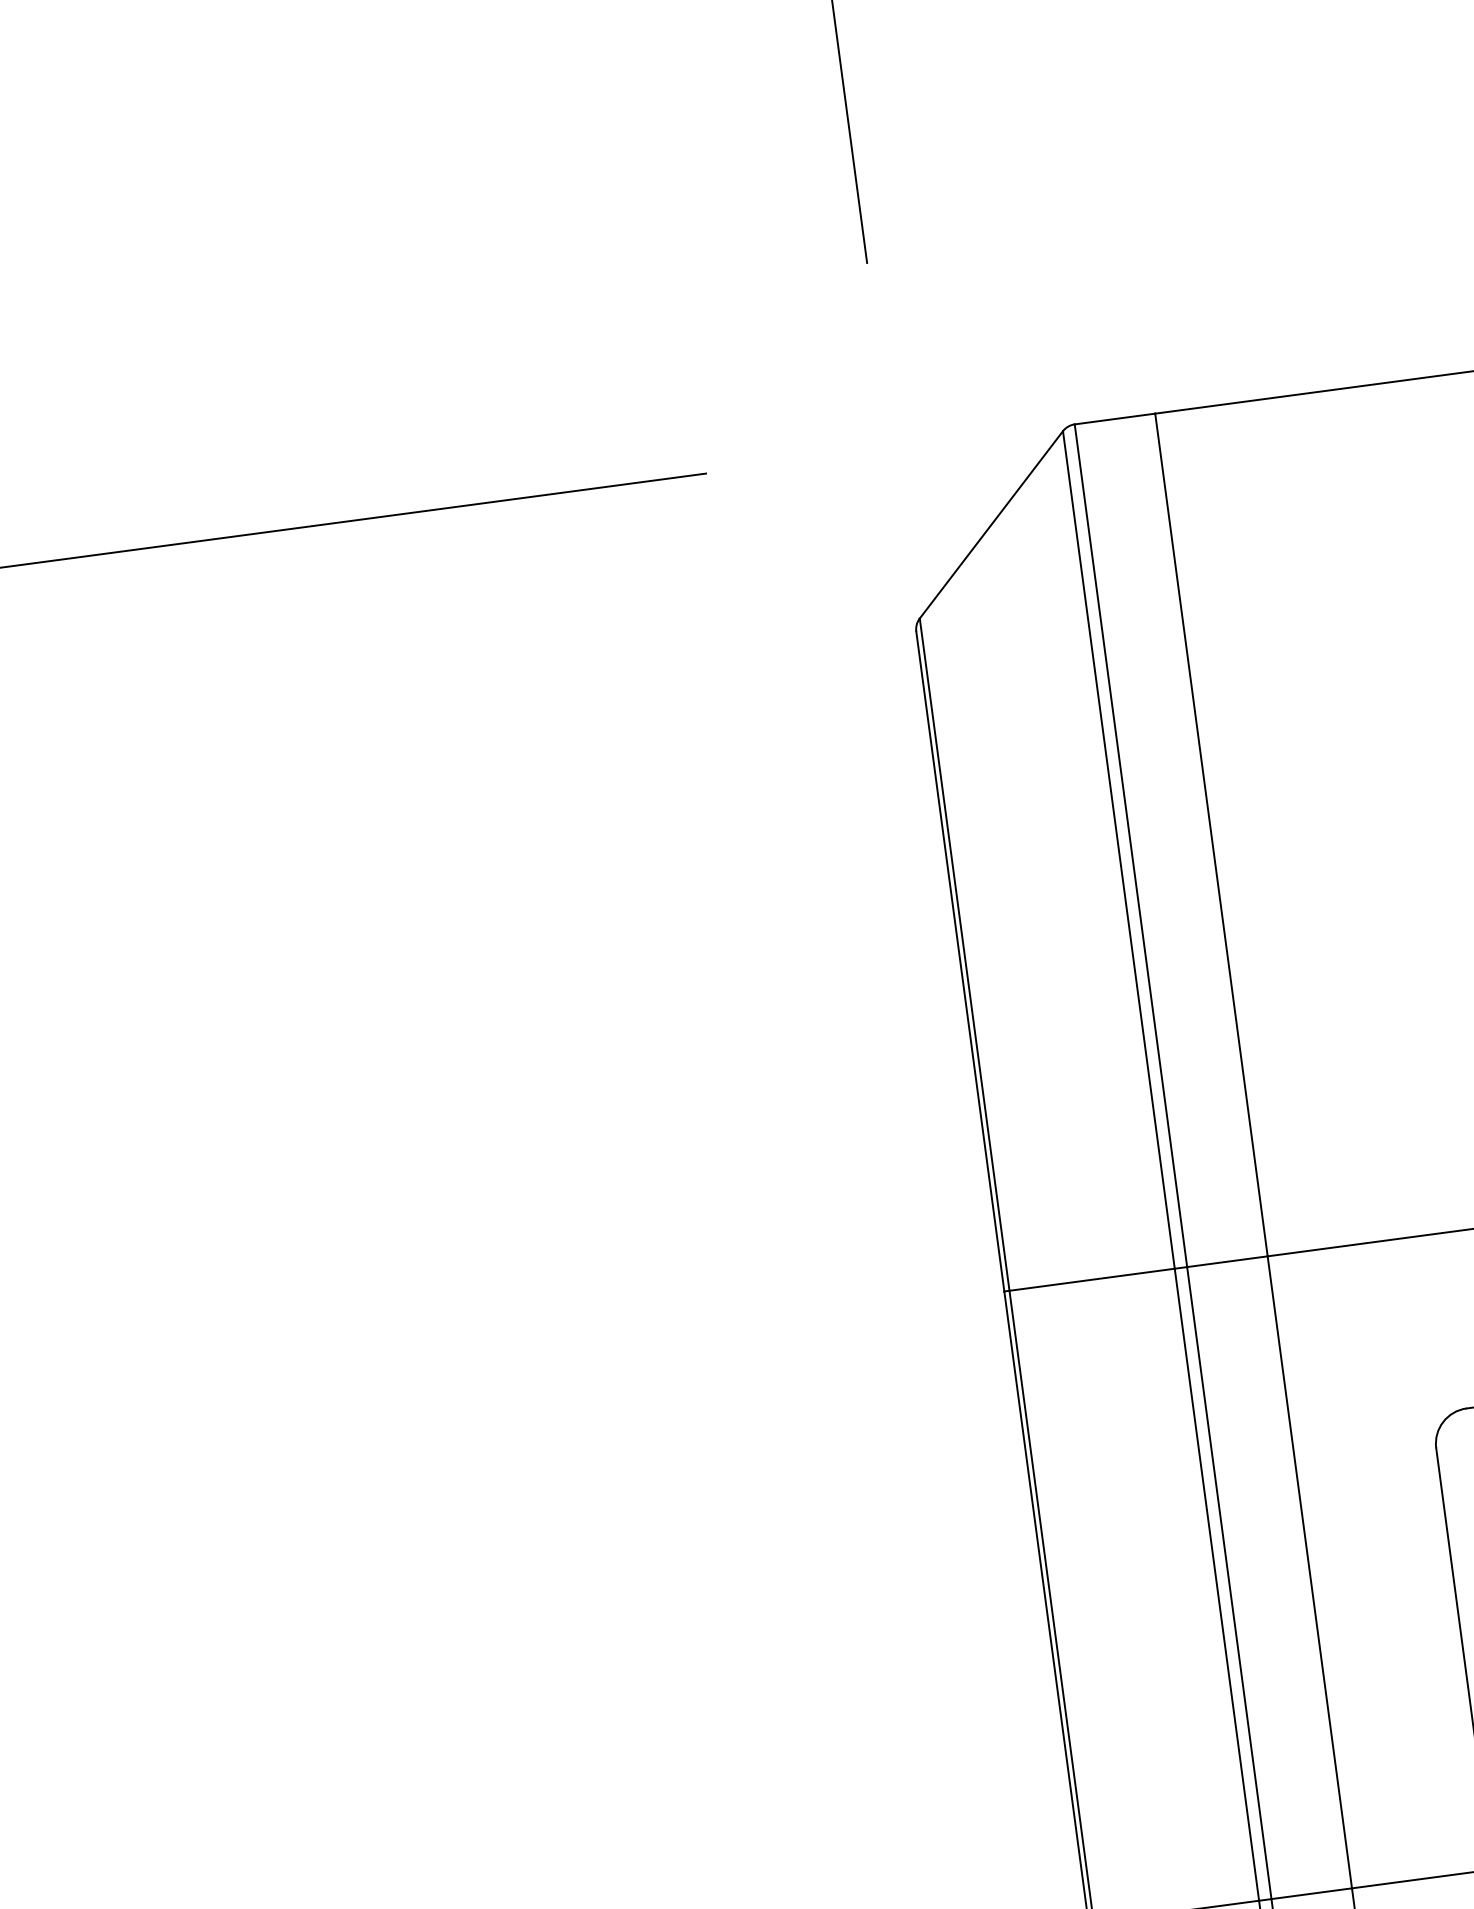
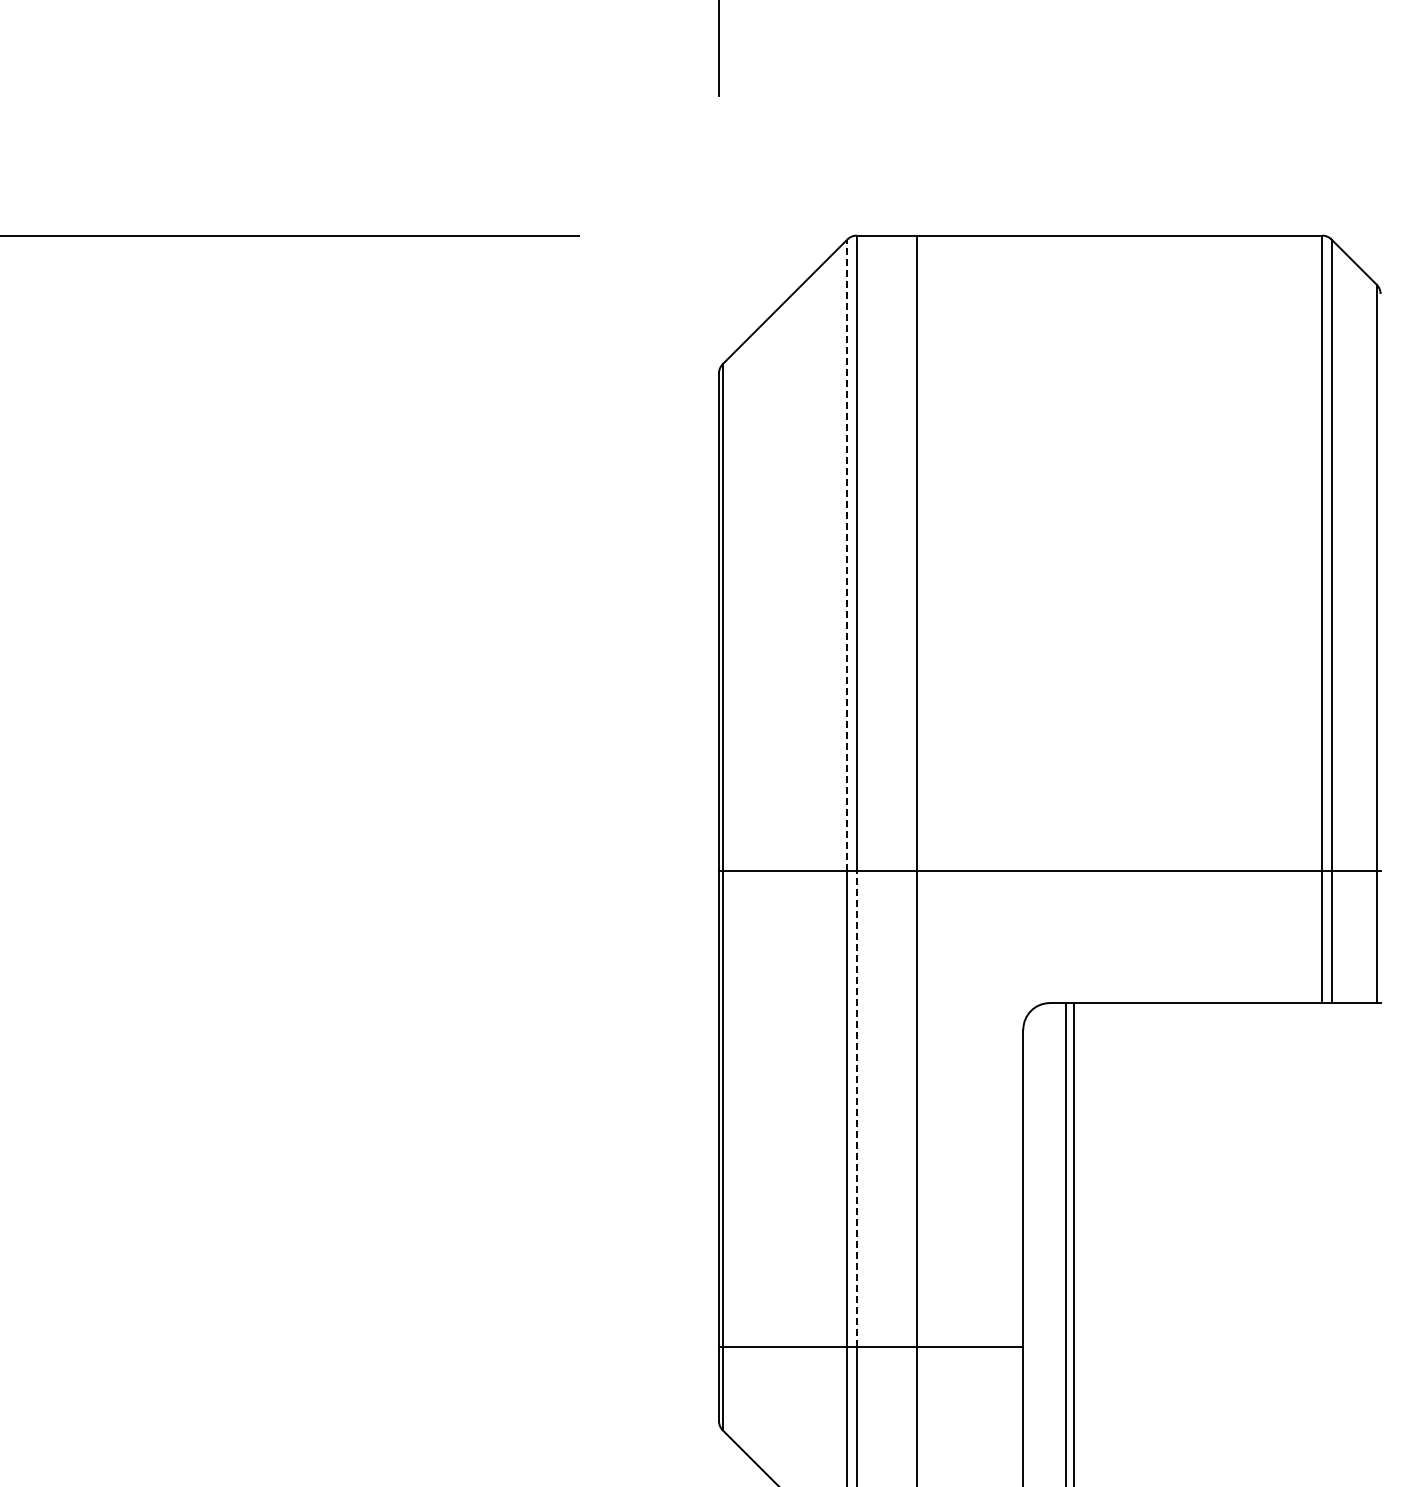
line: (1119, 850) -> (847, 555), solid -> dashed
line: (1228, 1582) -> (856, 1108), solid -> dashed

